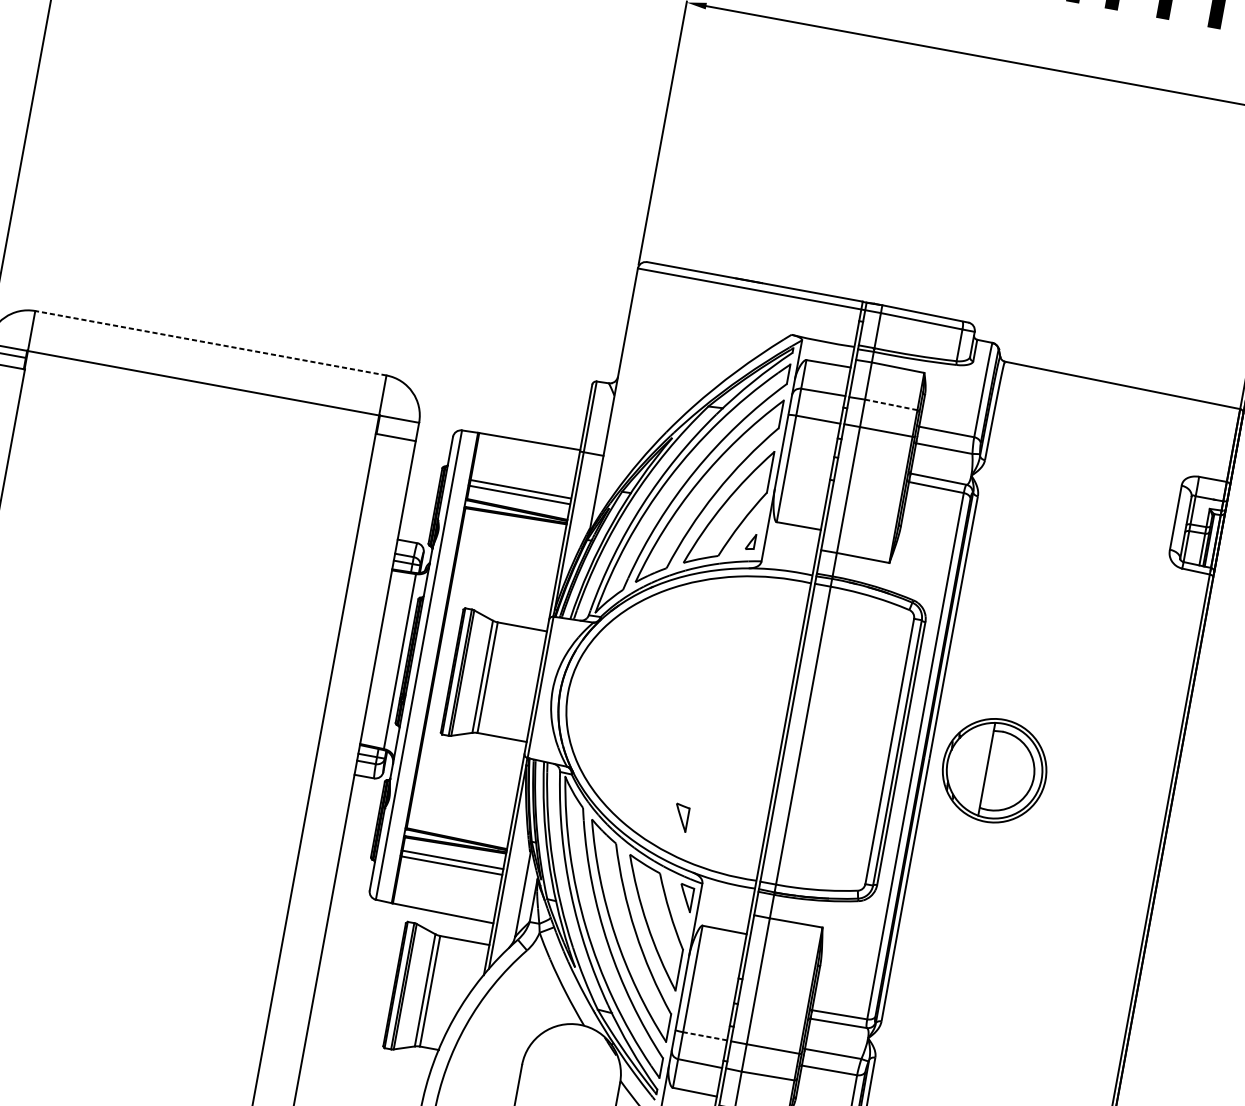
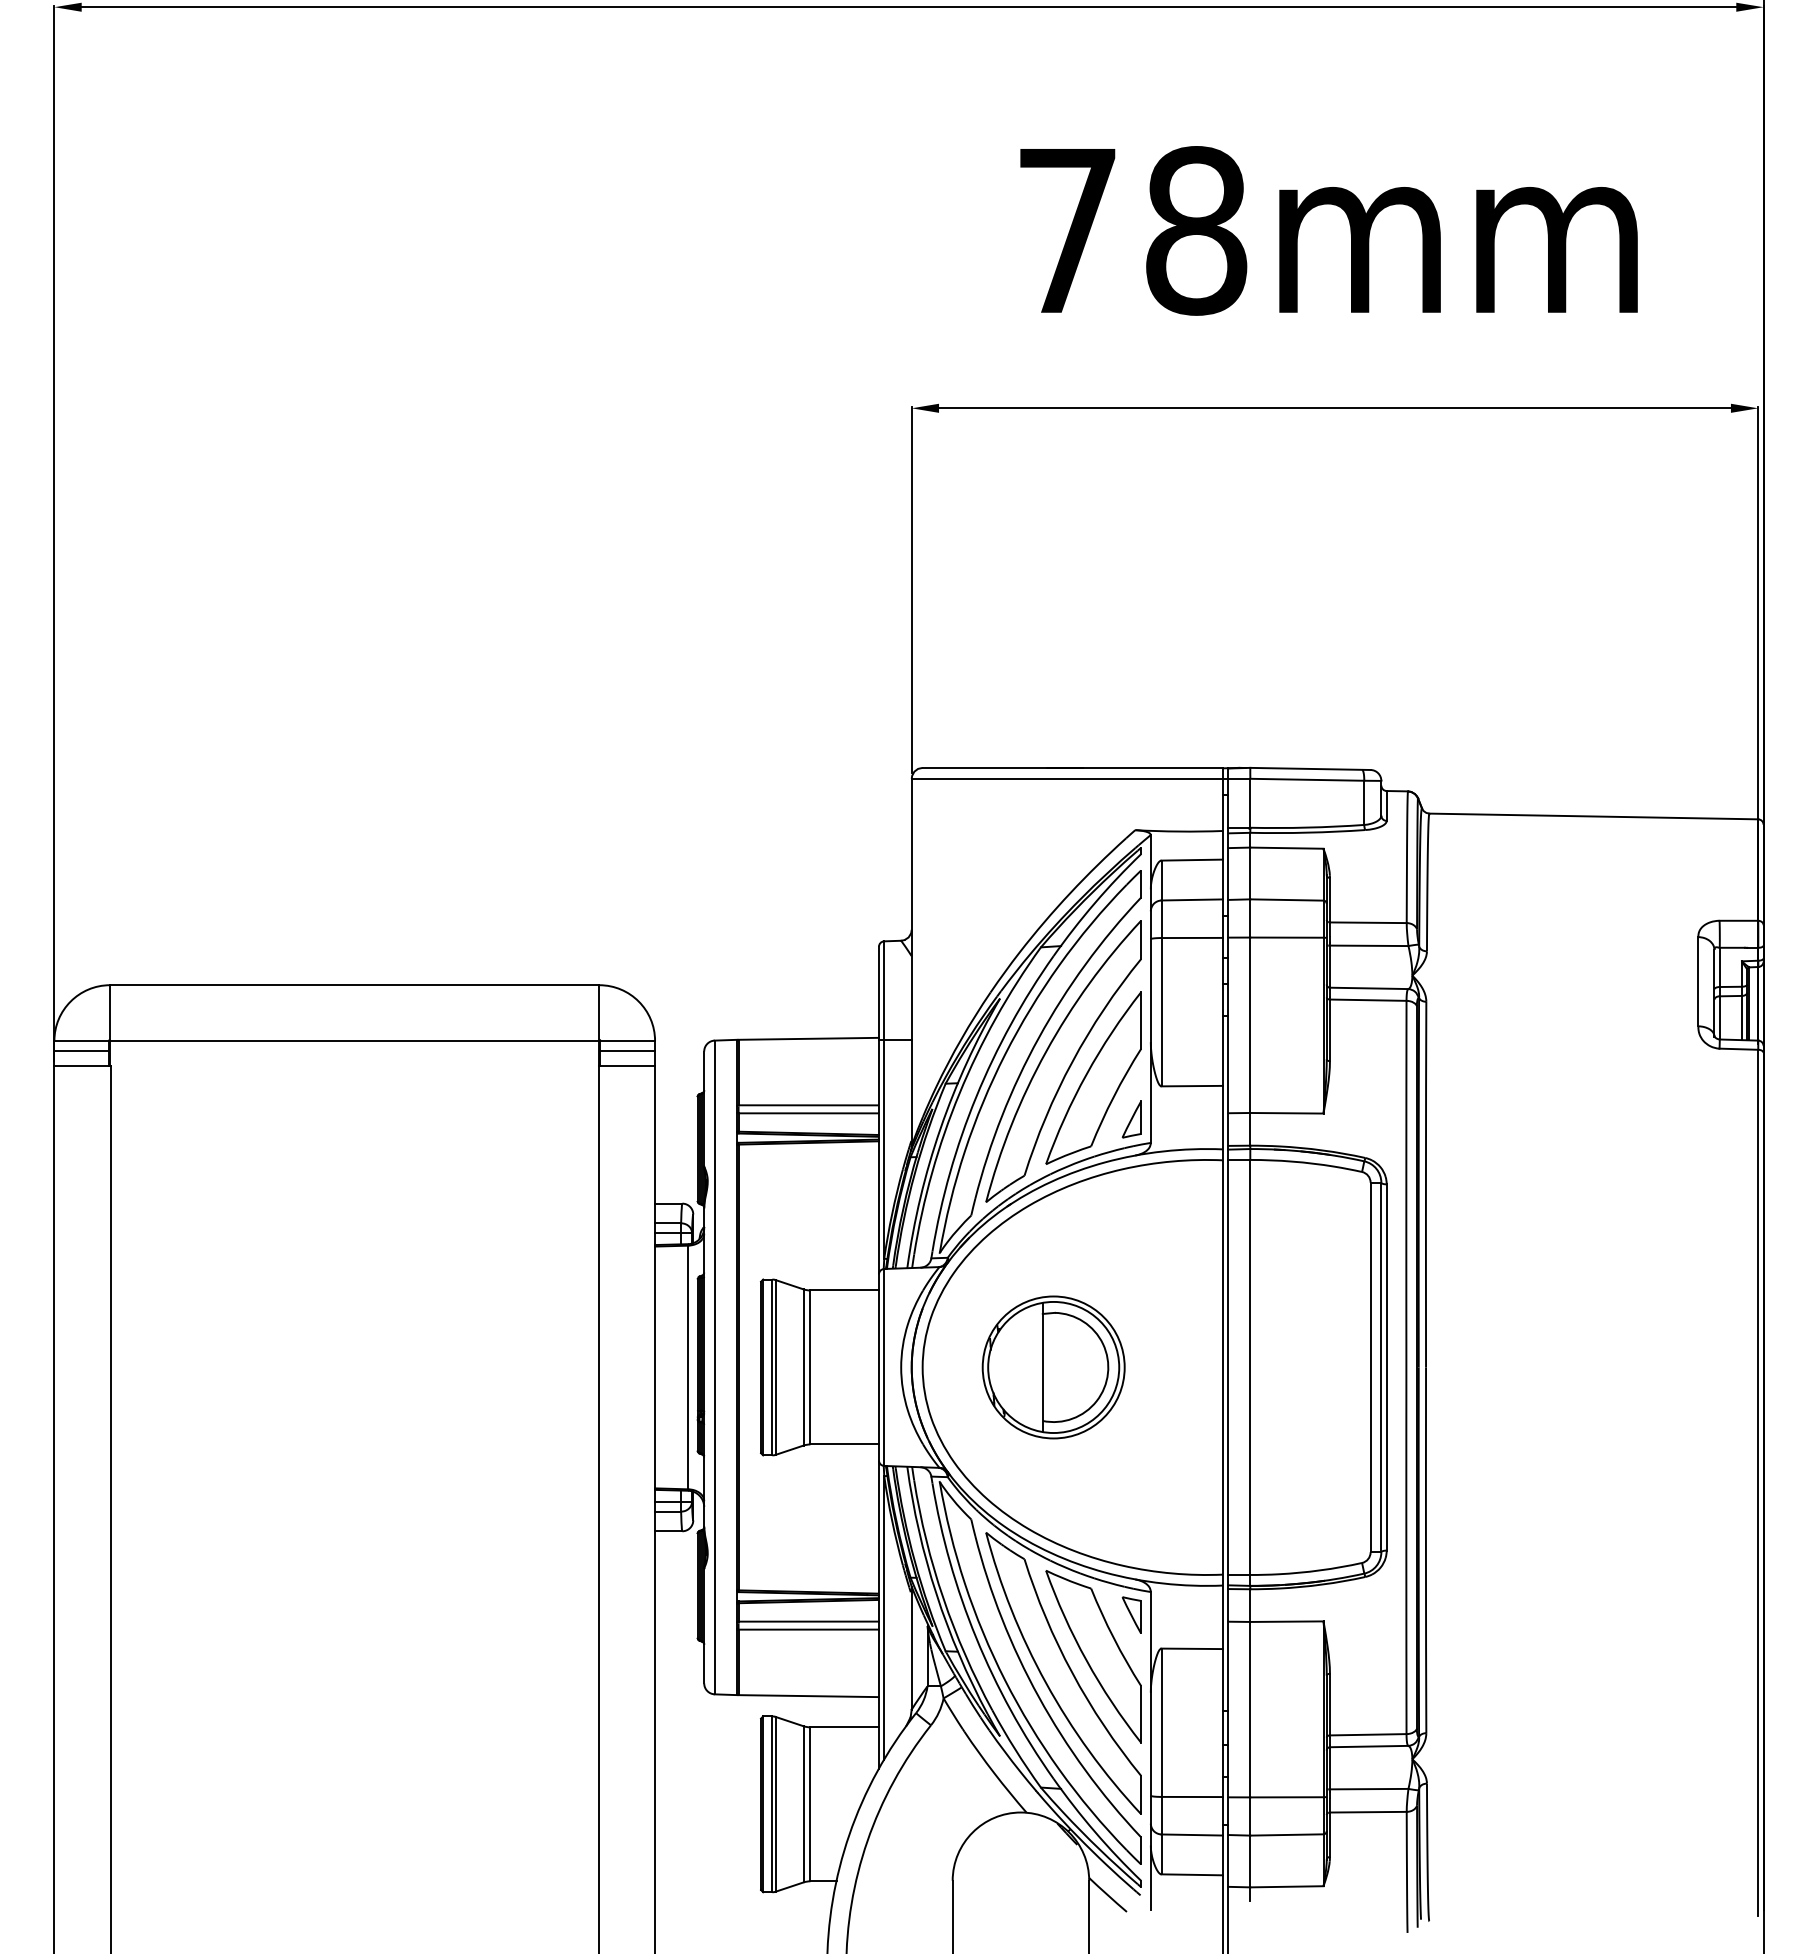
line: (210, 343) -> (354, 985), dashed -> solid
line: (890, 405) -> (1286, 900), dashed -> solid
line: (398, 426) -> (627, 1050), added
part: (750, 541) -> (1131, 1119), size x1.67
part: (994, 770) -> (1053, 1367), moved
part: (681, 817) -> (1105, 1507), removed
line: (705, 1035) -> (1192, 1796), dashed -> solid

